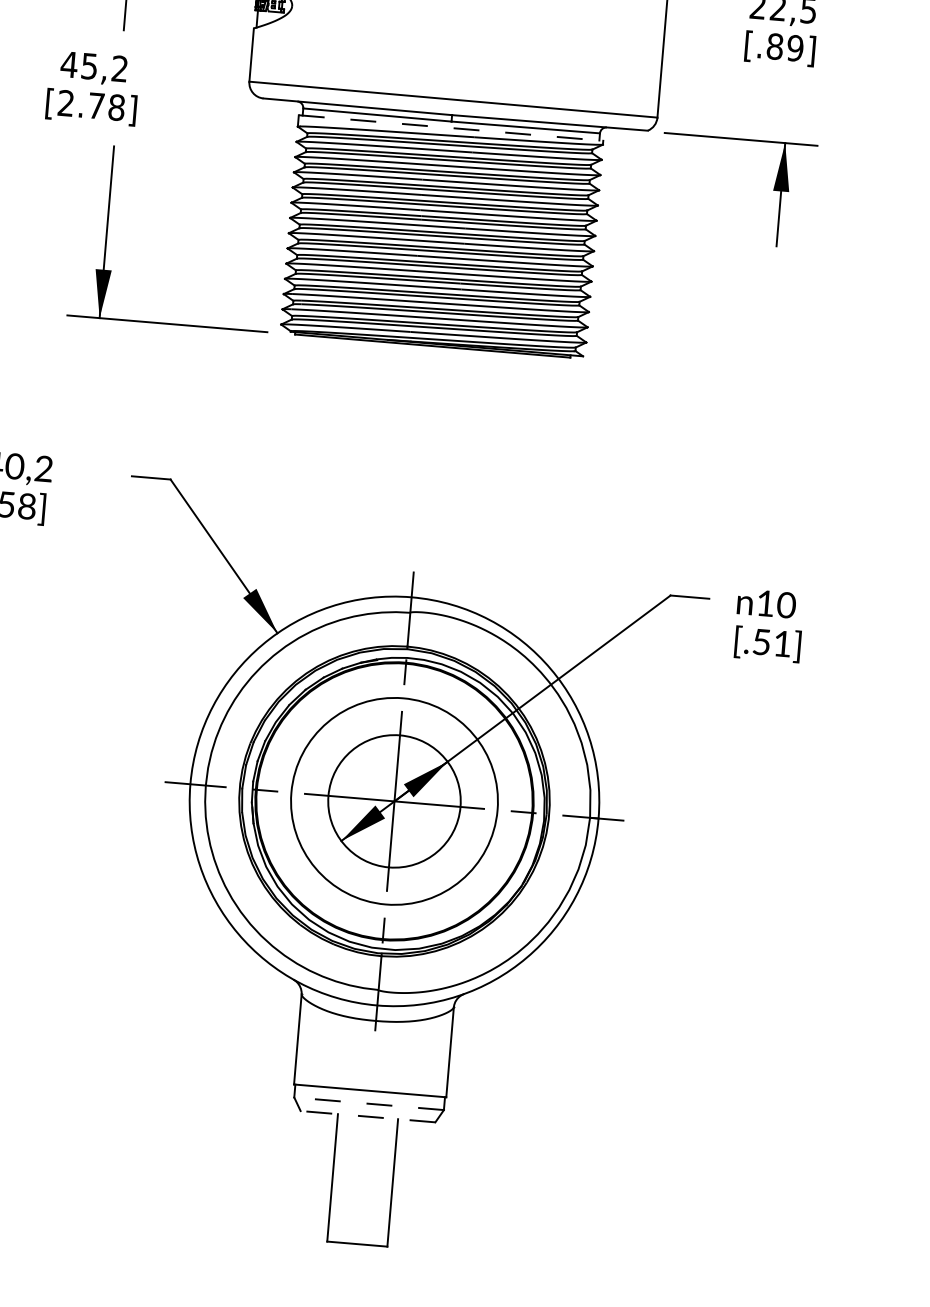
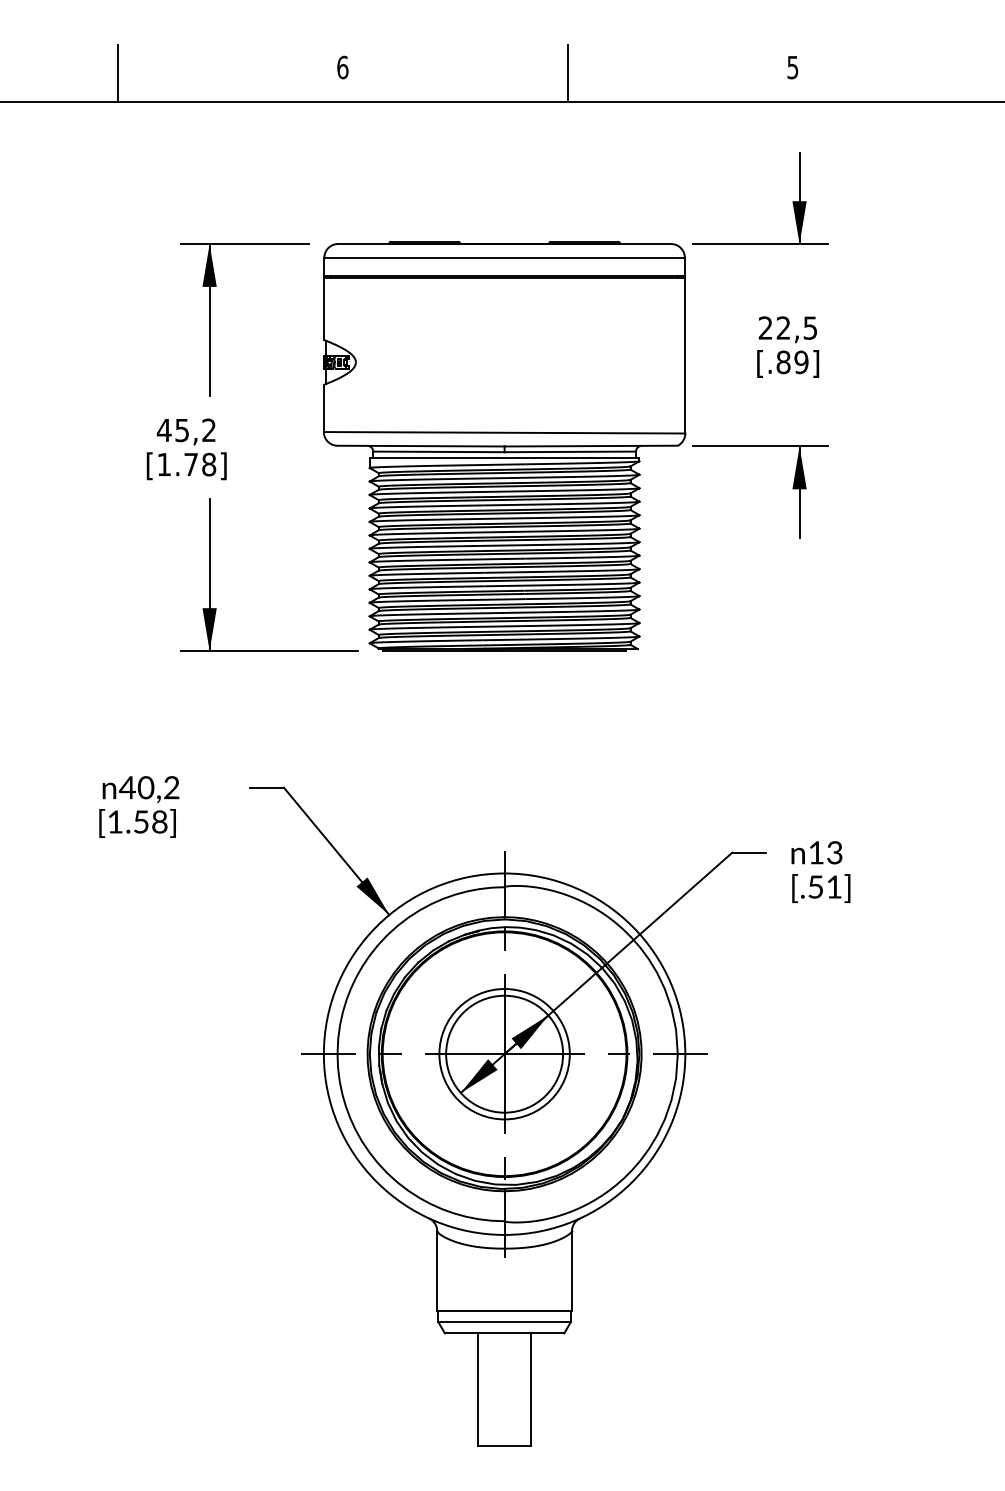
text: (65, 102) -> (163, 463), [2.78] -> [1.78]
line: (450, 127) -> (504, 457), dashed -> solid
text: (786, 604) -> (834, 852), 10 -> 13
circle: (394, 801) -> (504, 1054), size x0.71
line: (369, 1103) -> (504, 1321), dashed -> solid
line: (367, 1116) -> (504, 1333), dashed -> solid

